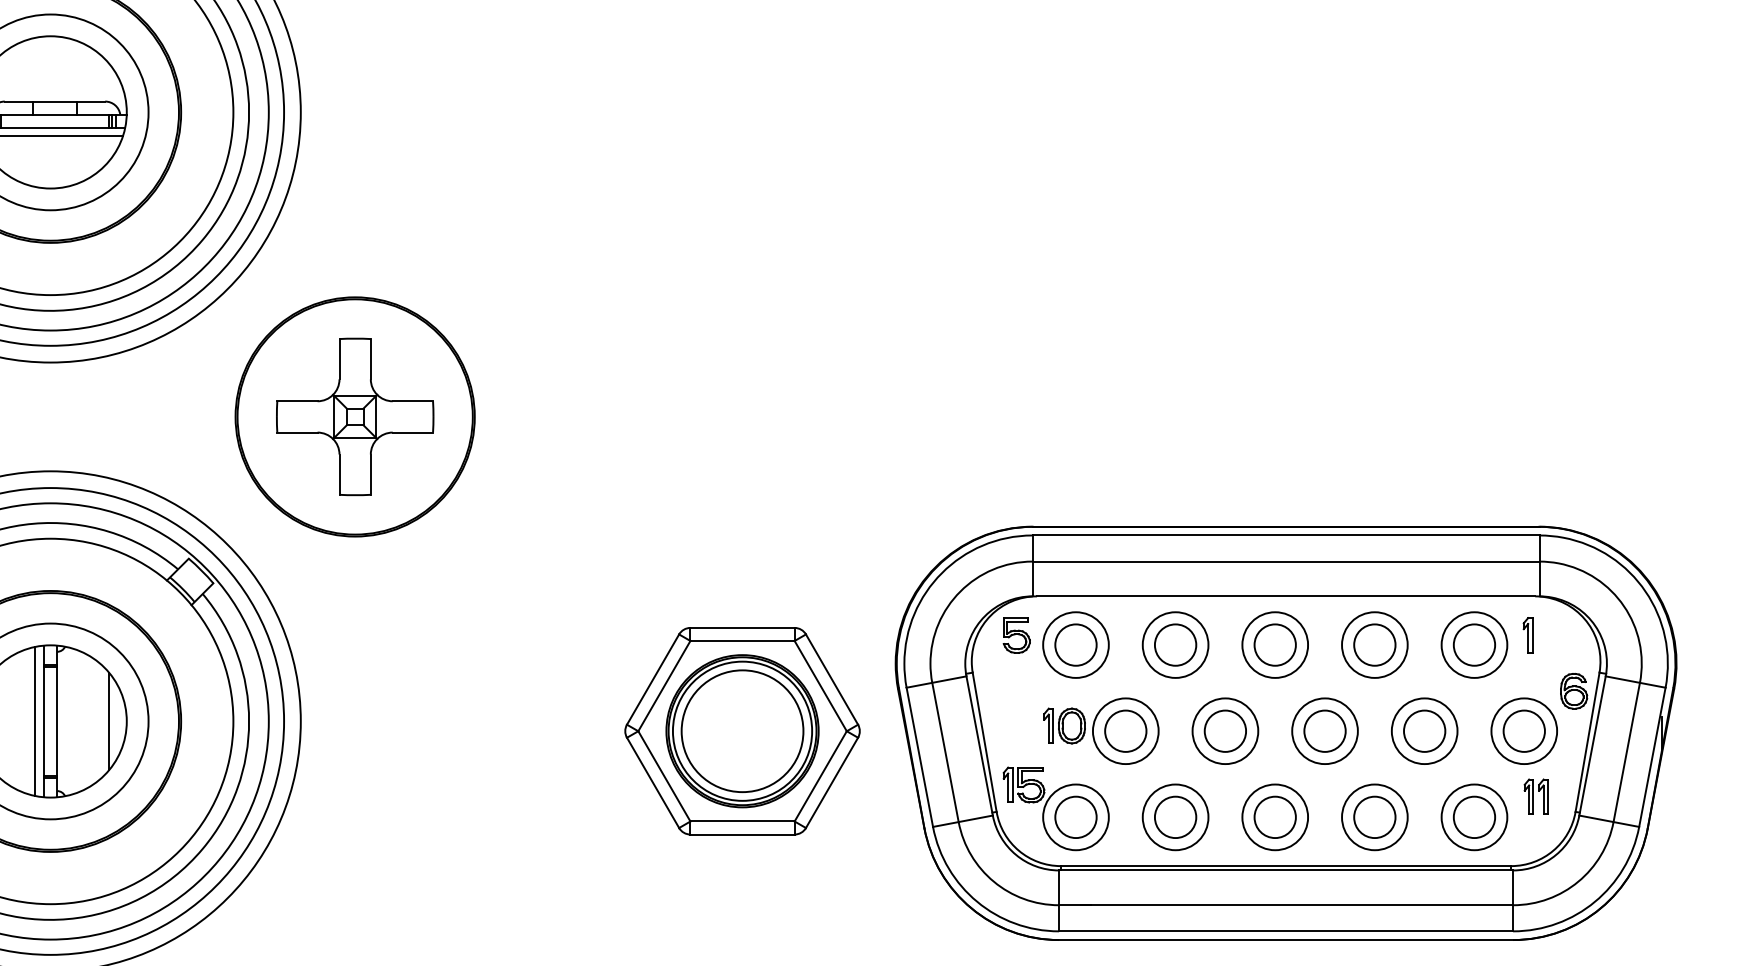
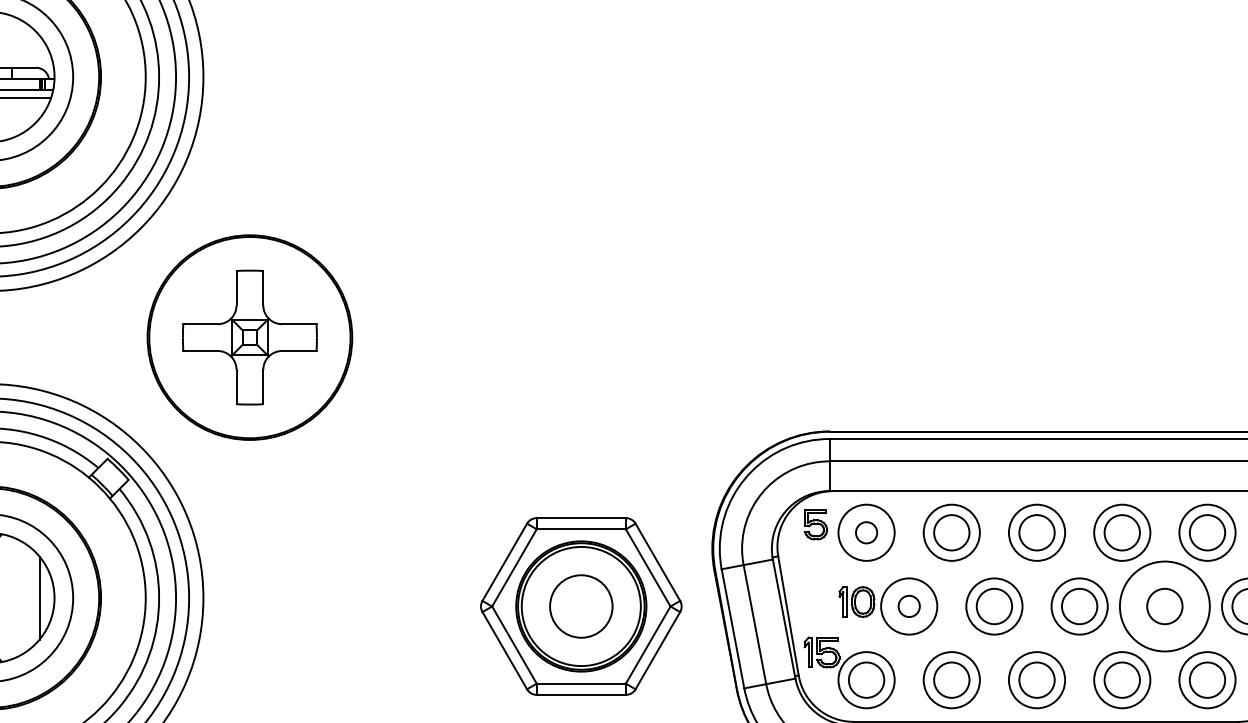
circle: (1075, 644) -> (866, 532), size x0.6
circle: (1125, 730) -> (908, 605), size x0.6
circle: (742, 731) -> (581, 606), size x0.6
circle: (1424, 731) -> (1164, 606), size x1.6

